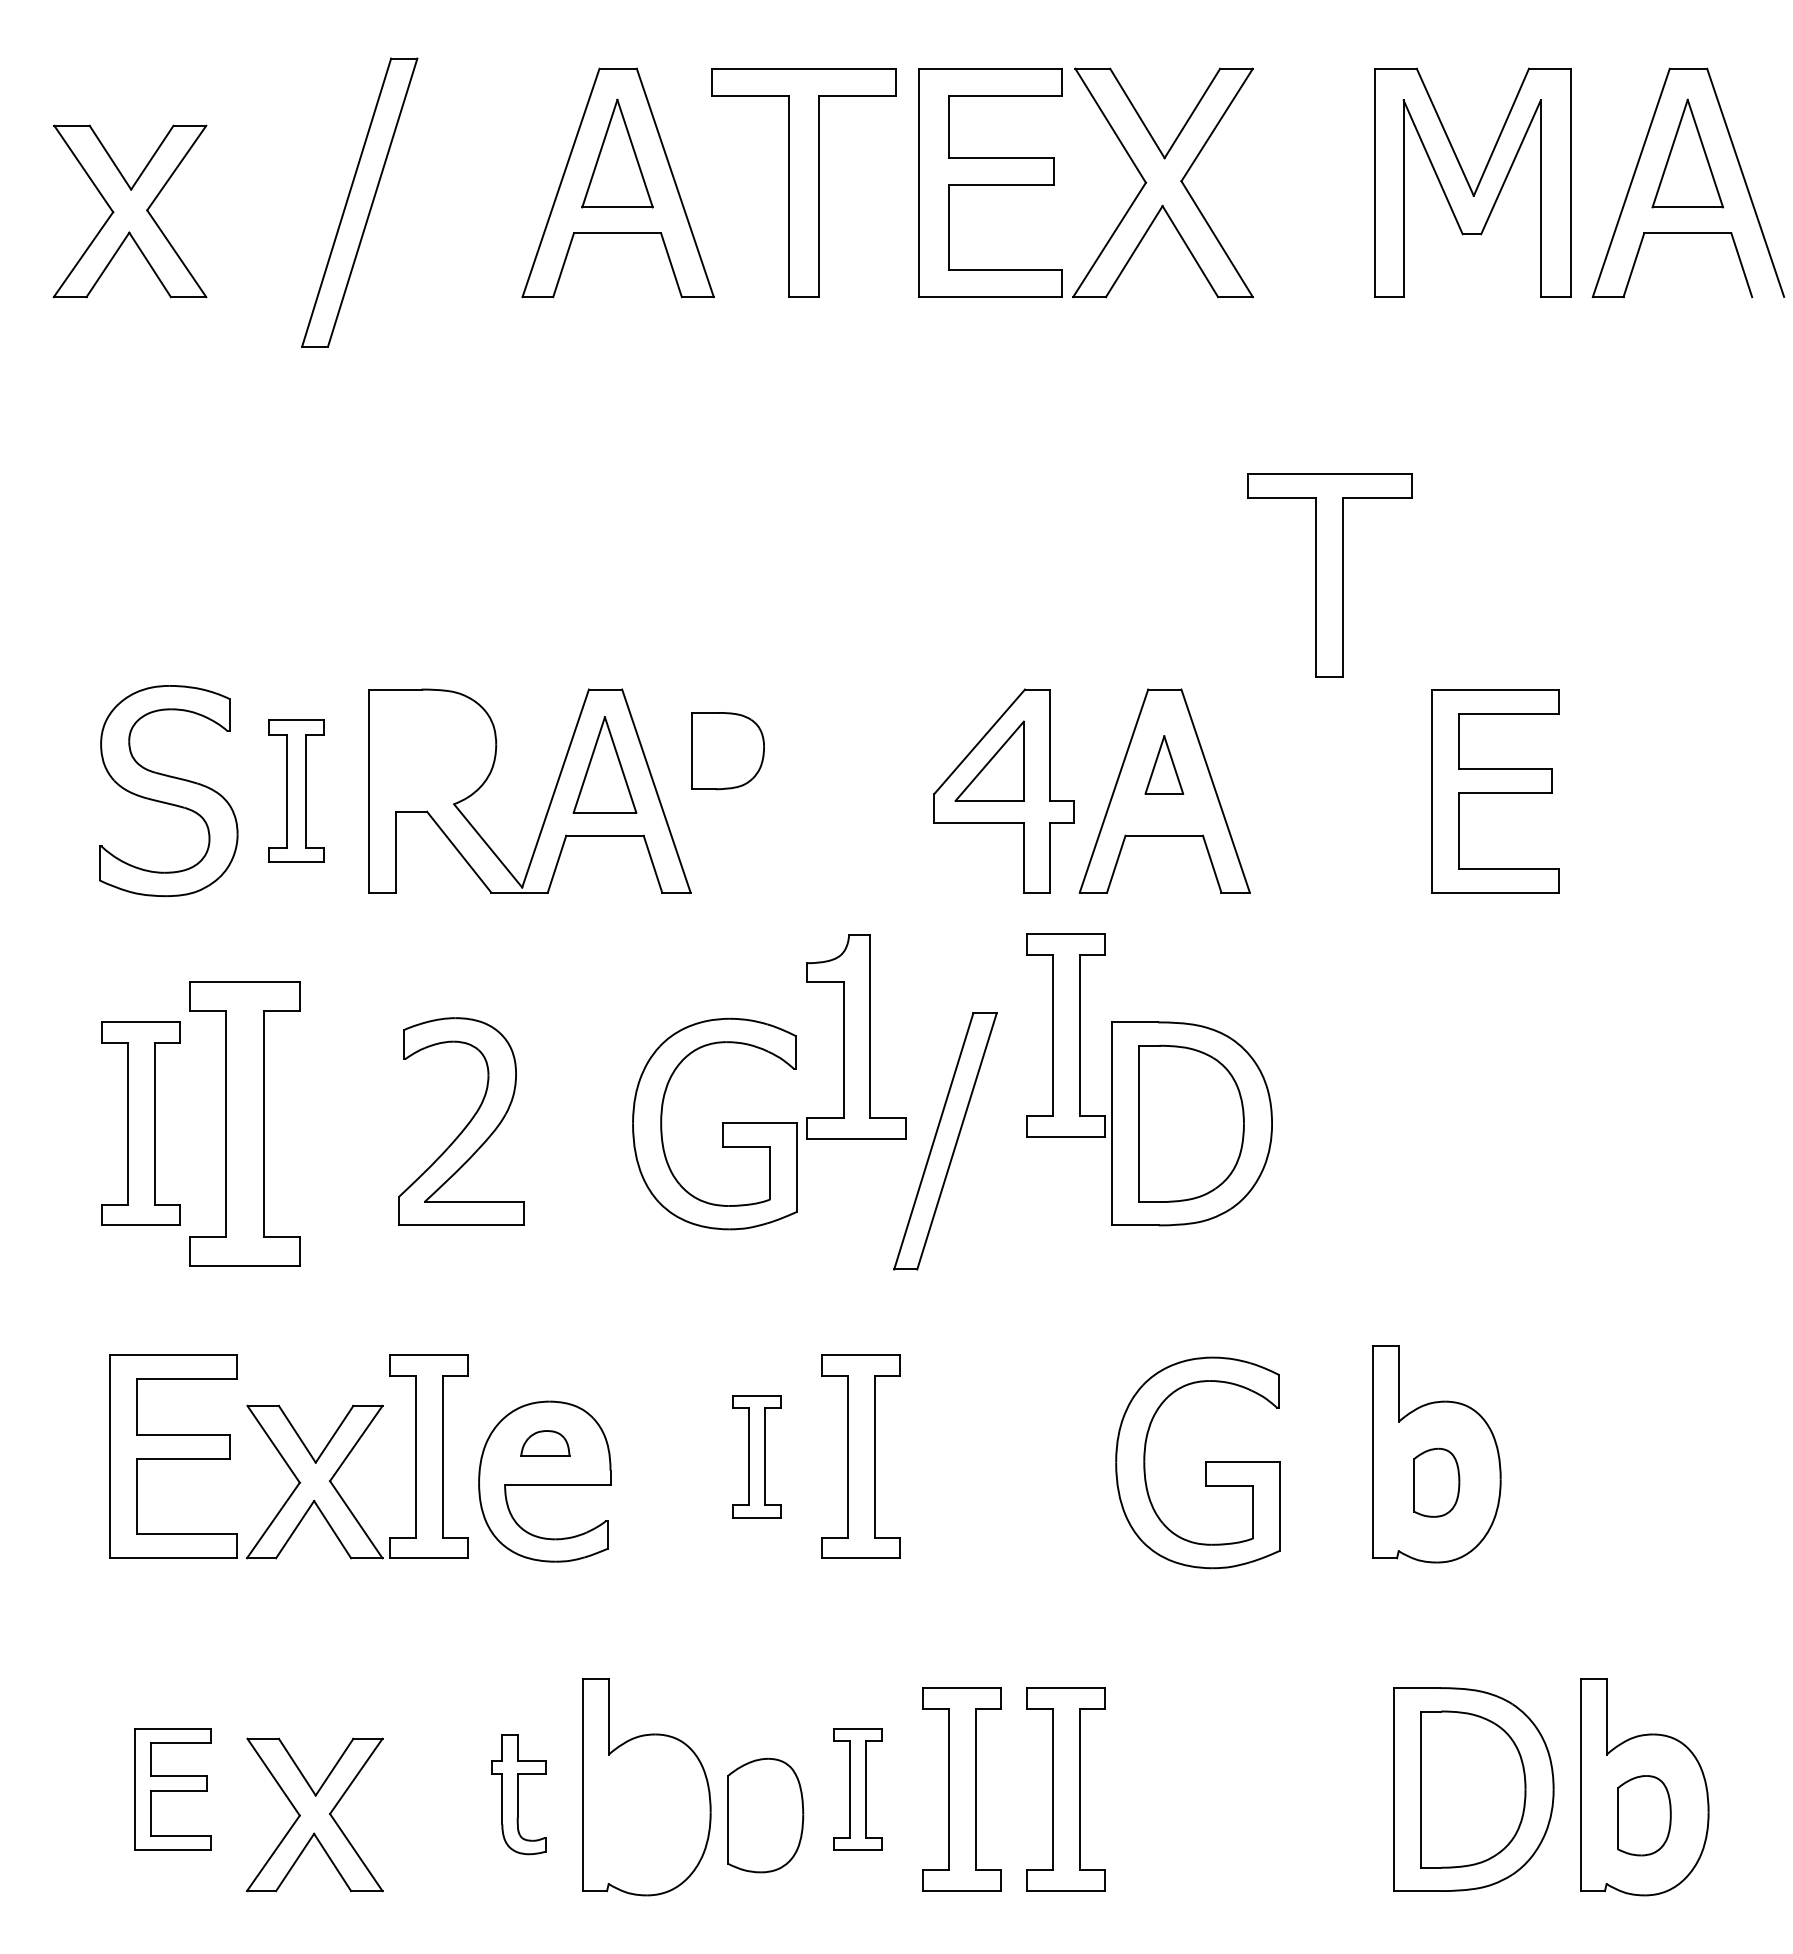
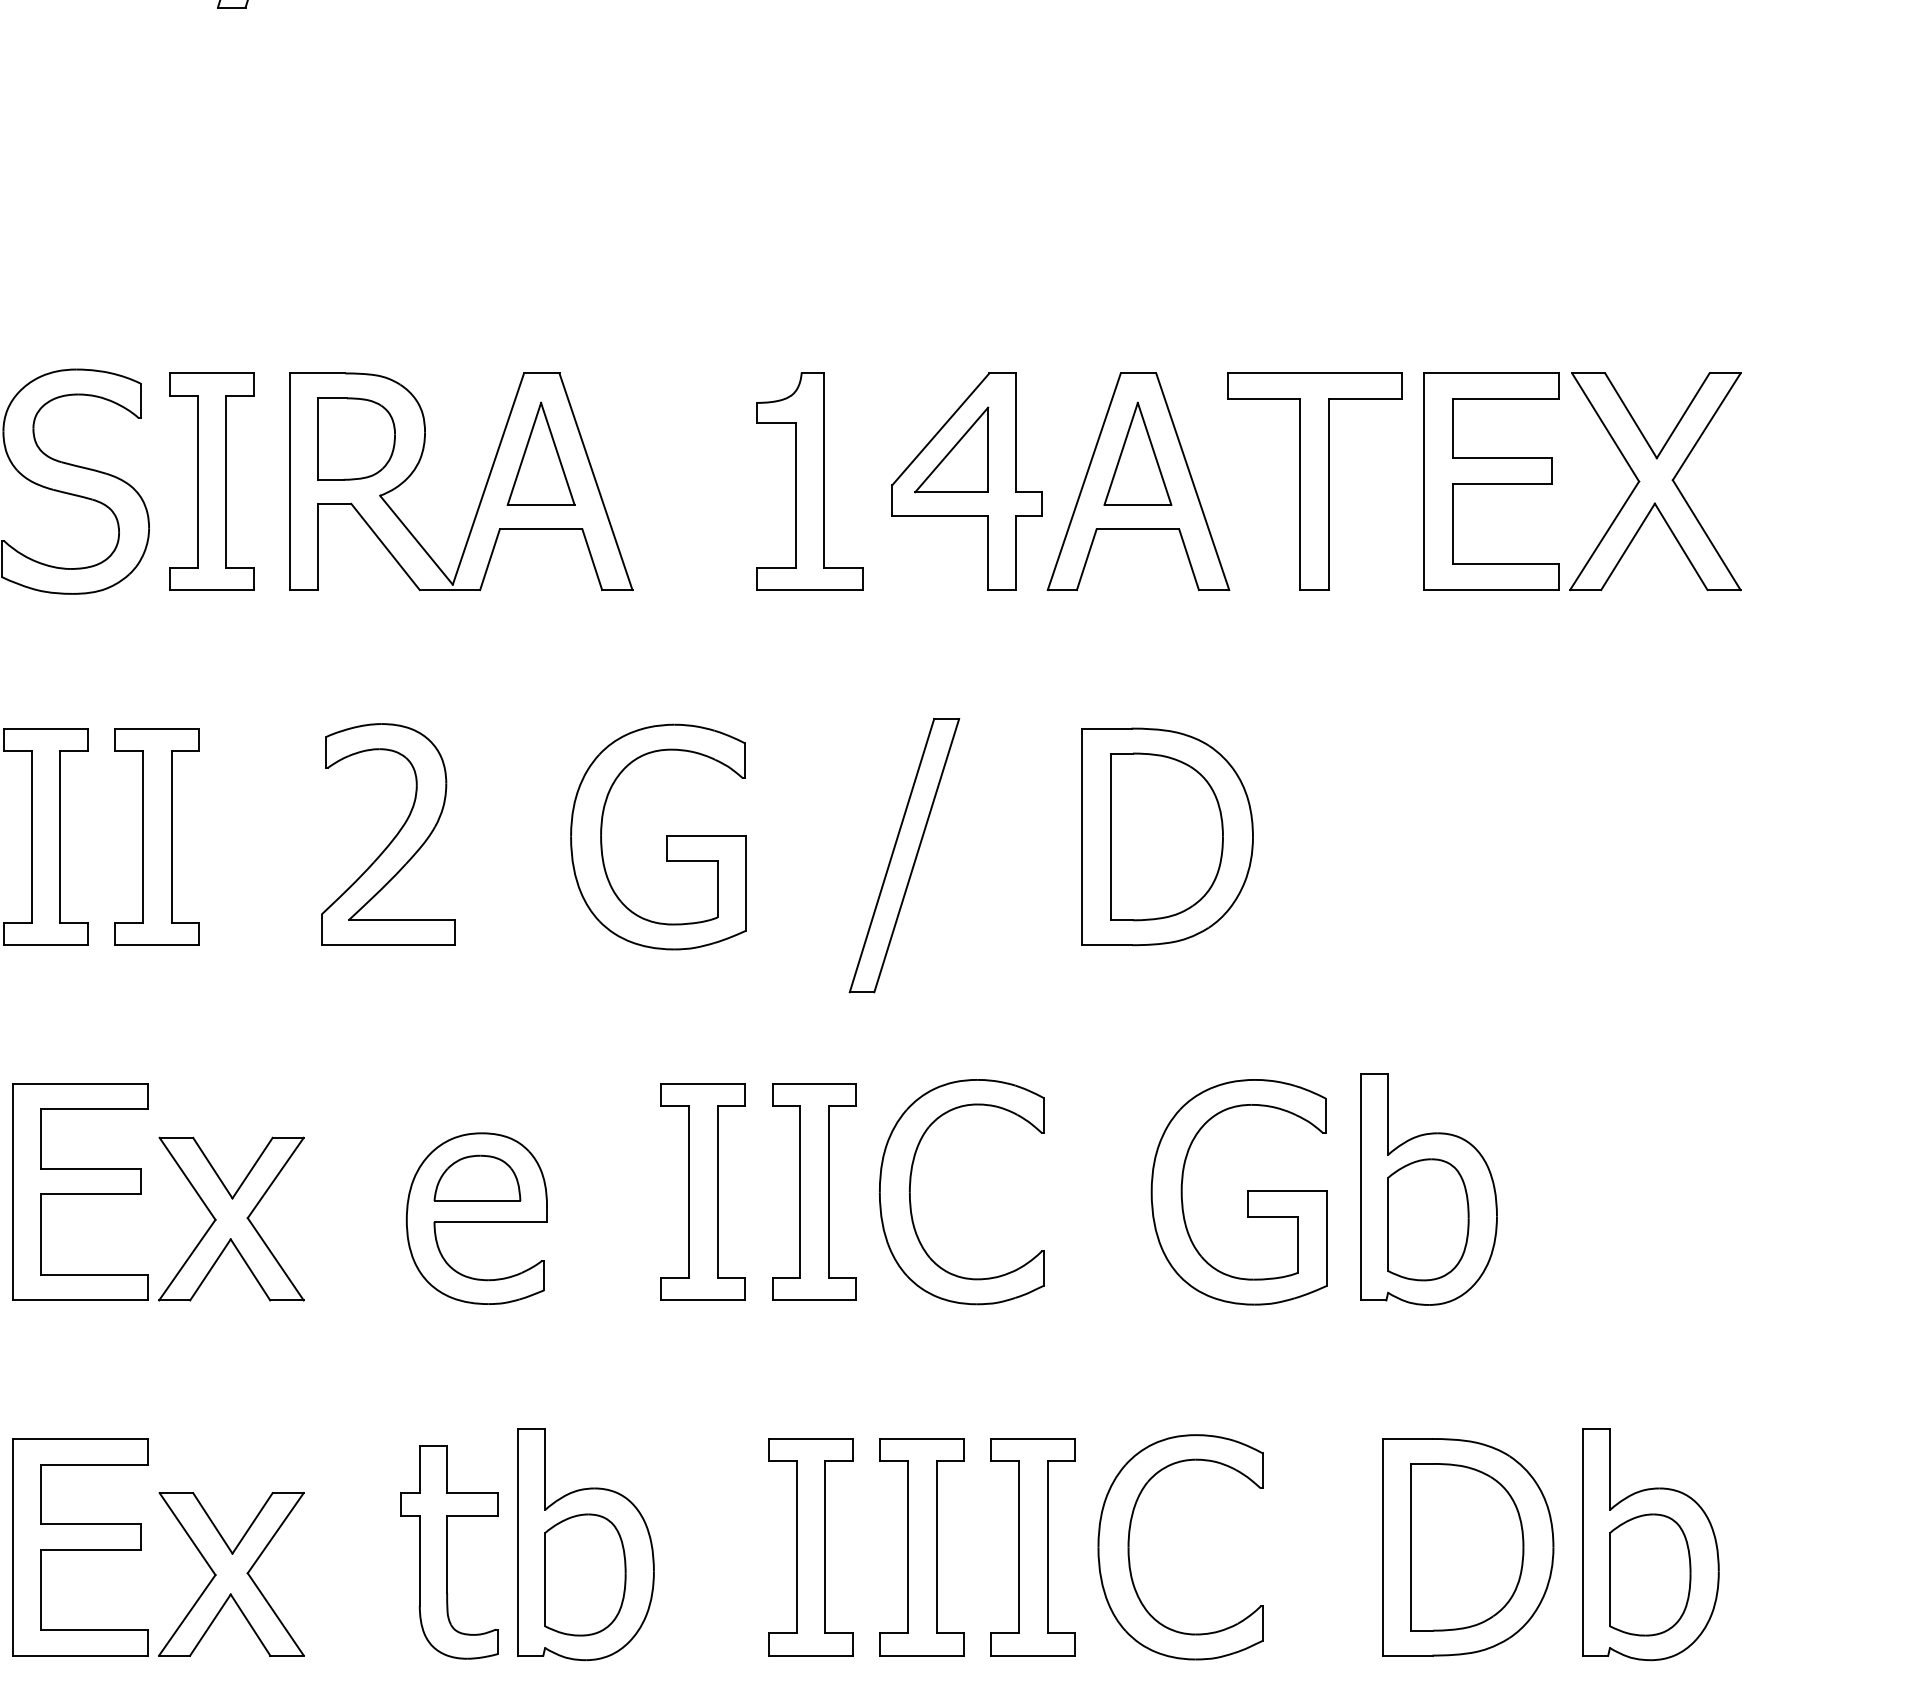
part: (1329, 575) -> (1314, 482), moved
part: (727, 751) -> (356, 439), moved
part: (1164, 764) -> (1138, 453), size x1.67
part: (1649, 790) -> (1655, 481), added
part: (296, 791) -> (211, 482), size x1.43
part: (1065, 1035) -> (1032, 742), removed
part: (856, 1036) -> (809, 481), moved
part: (245, 1123) -> (157, 836), size x0.71
part: (545, 1443) -> (477, 1177), size x1.67
part: (428, 1456) -> (352, 1191), removed
part: (756, 1456) -> (702, 1191), size x1.67
part: (951, 1456) -> (910, 1191), added
part: (1205, 1462) -> (1247, 1191), moved
part: (1436, 1482) -> (1428, 1219), size x1.67
part: (173, 1789) -> (80, 1547), size x1.67
part: (857, 1789) -> (810, 1547), size x1.67
part: (1156, 1789) -> (1129, 1547), added
part: (518, 1794) -> (448, 1552), size x1.67
part: (765, 1815) -> (585, 1574), moved
part: (1644, 1815) -> (1650, 1574), size x1.43

